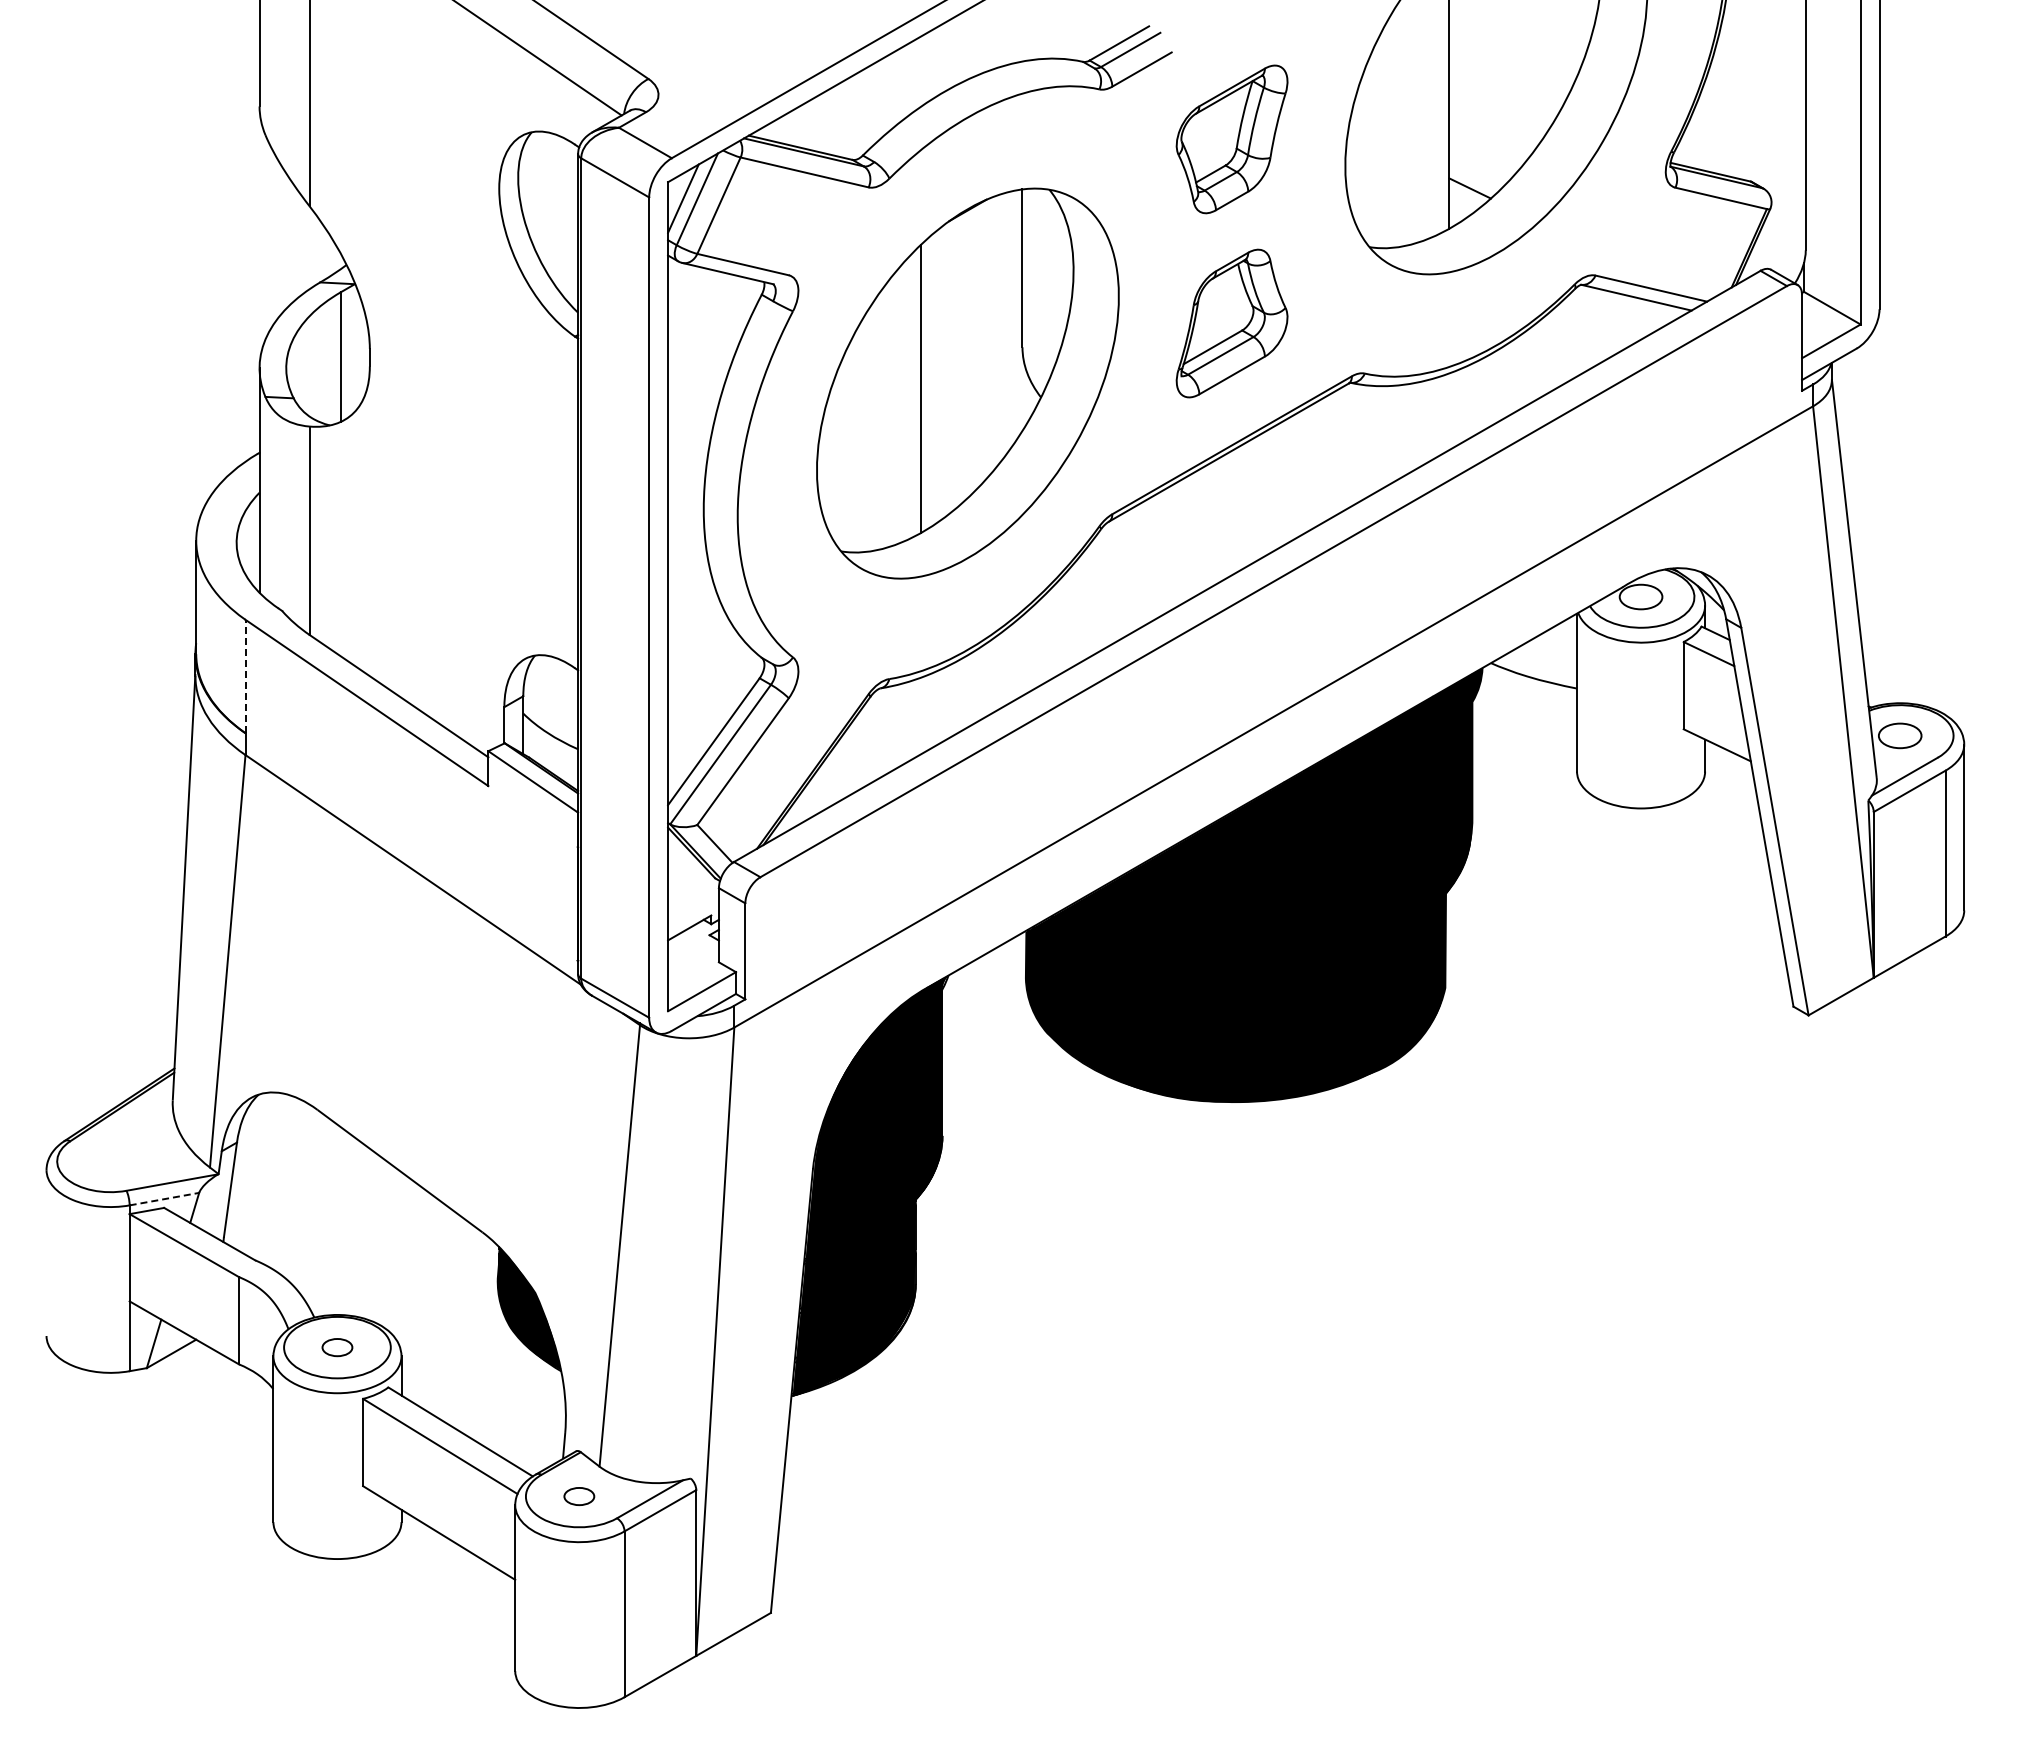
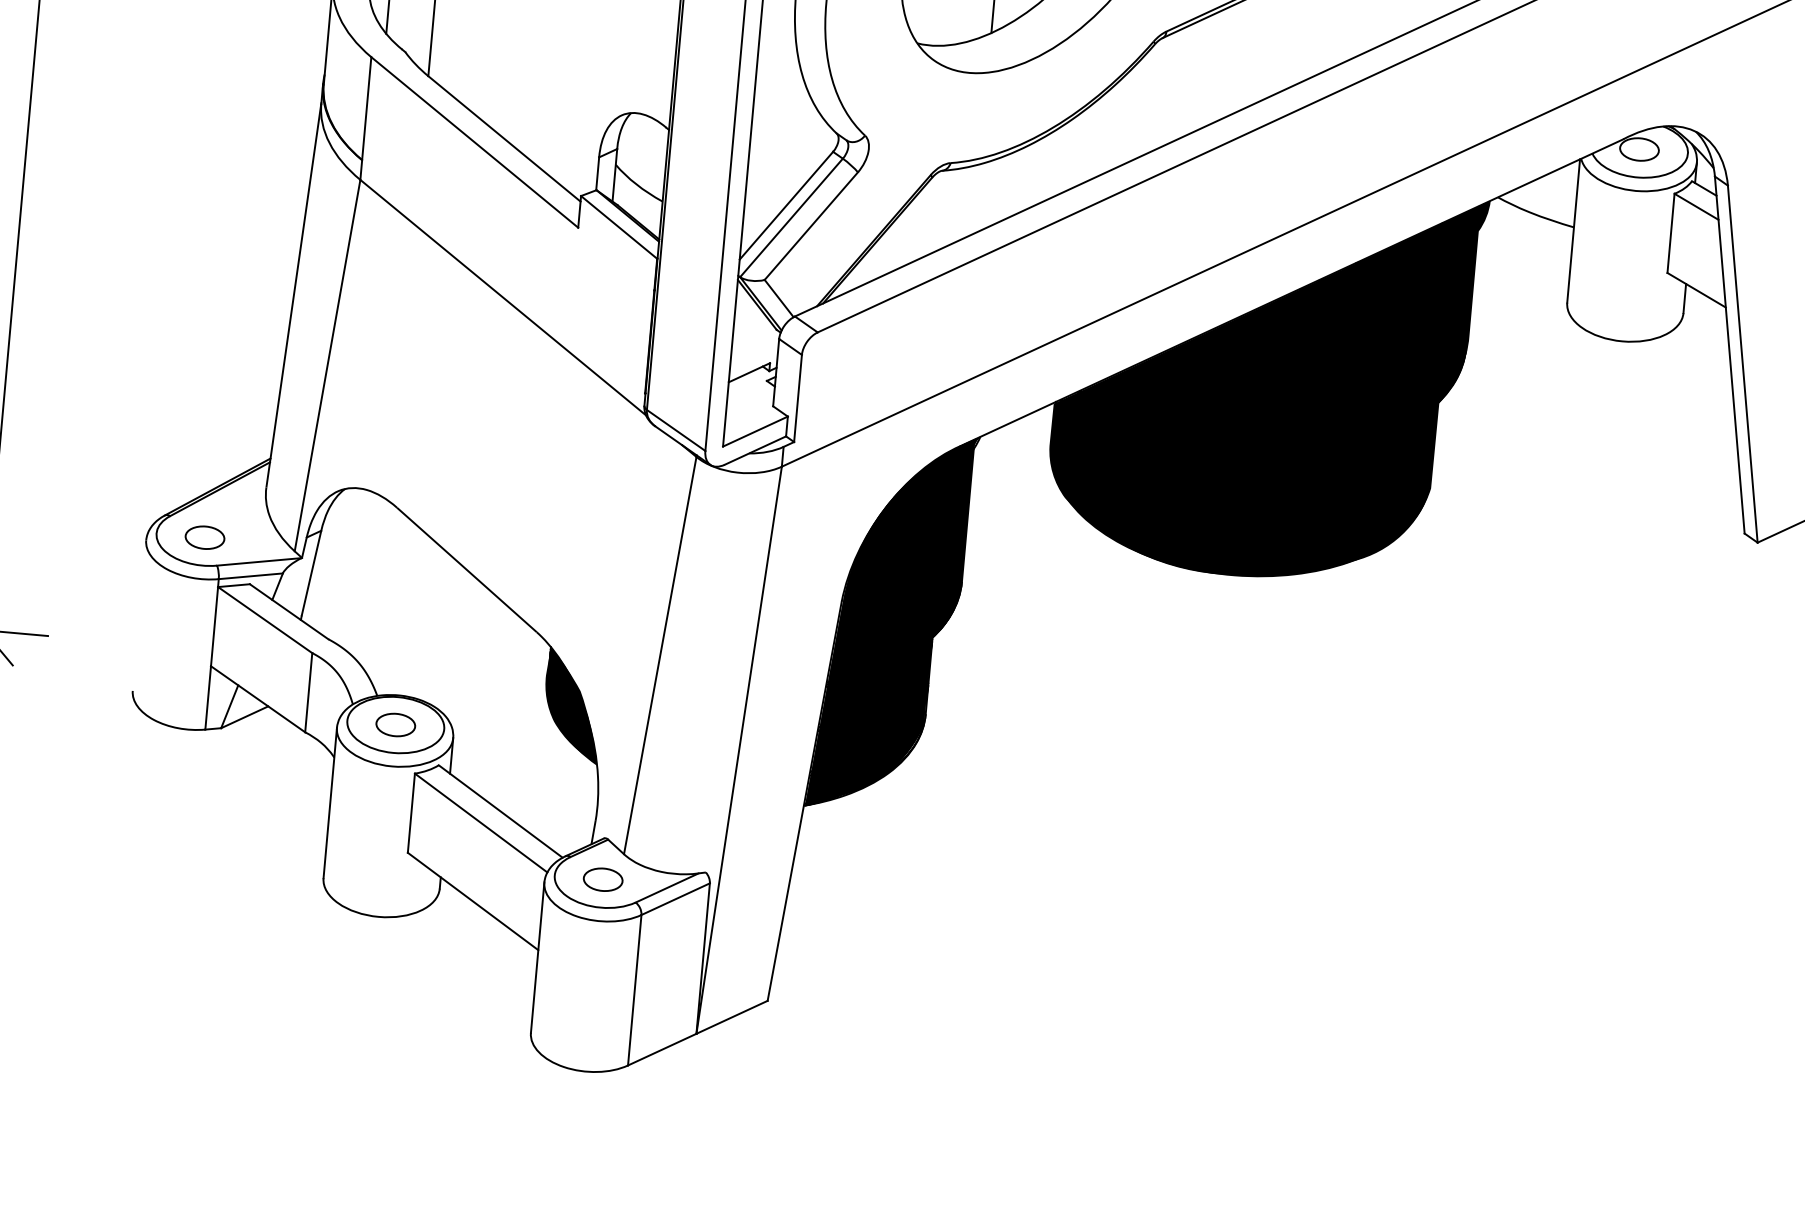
line: (245, 676) -> (366, 108), dashed -> solid
circle: (110, 1161) -> (204, 537), added
line: (164, 1199) -> (250, 576), dashed -> solid
circle: (337, 1347) -> (395, 724), size x1.43
circle: (579, 1496) -> (603, 879), size x1.43

